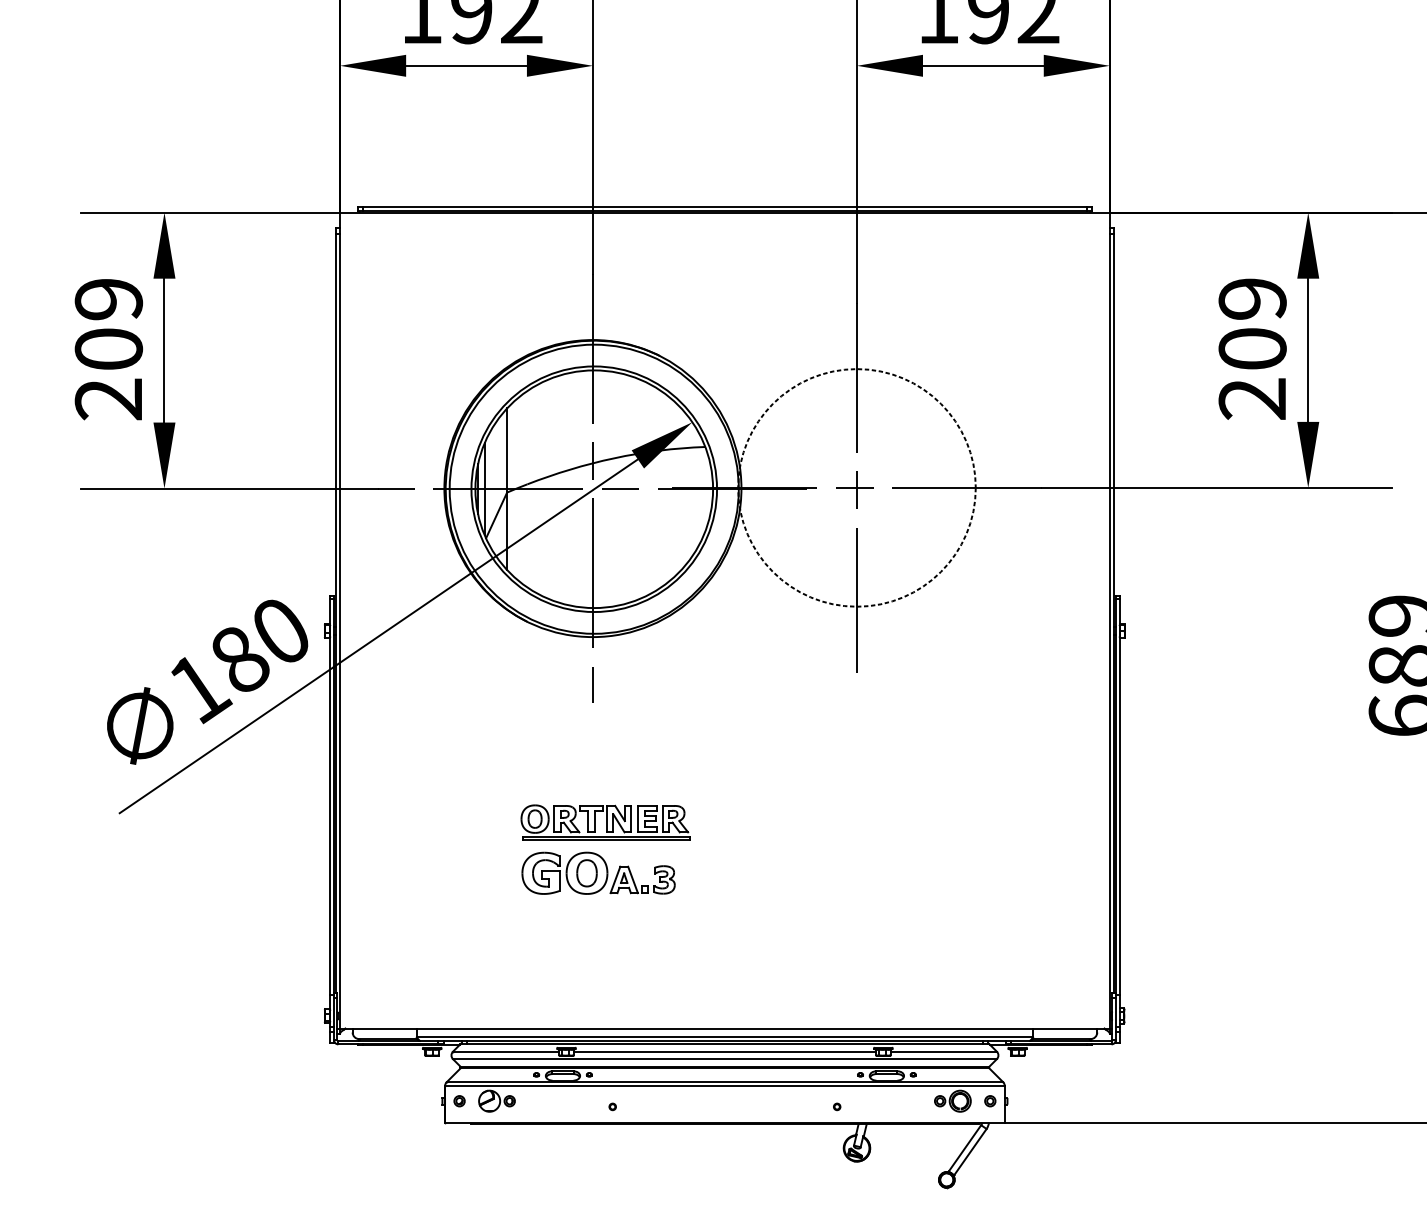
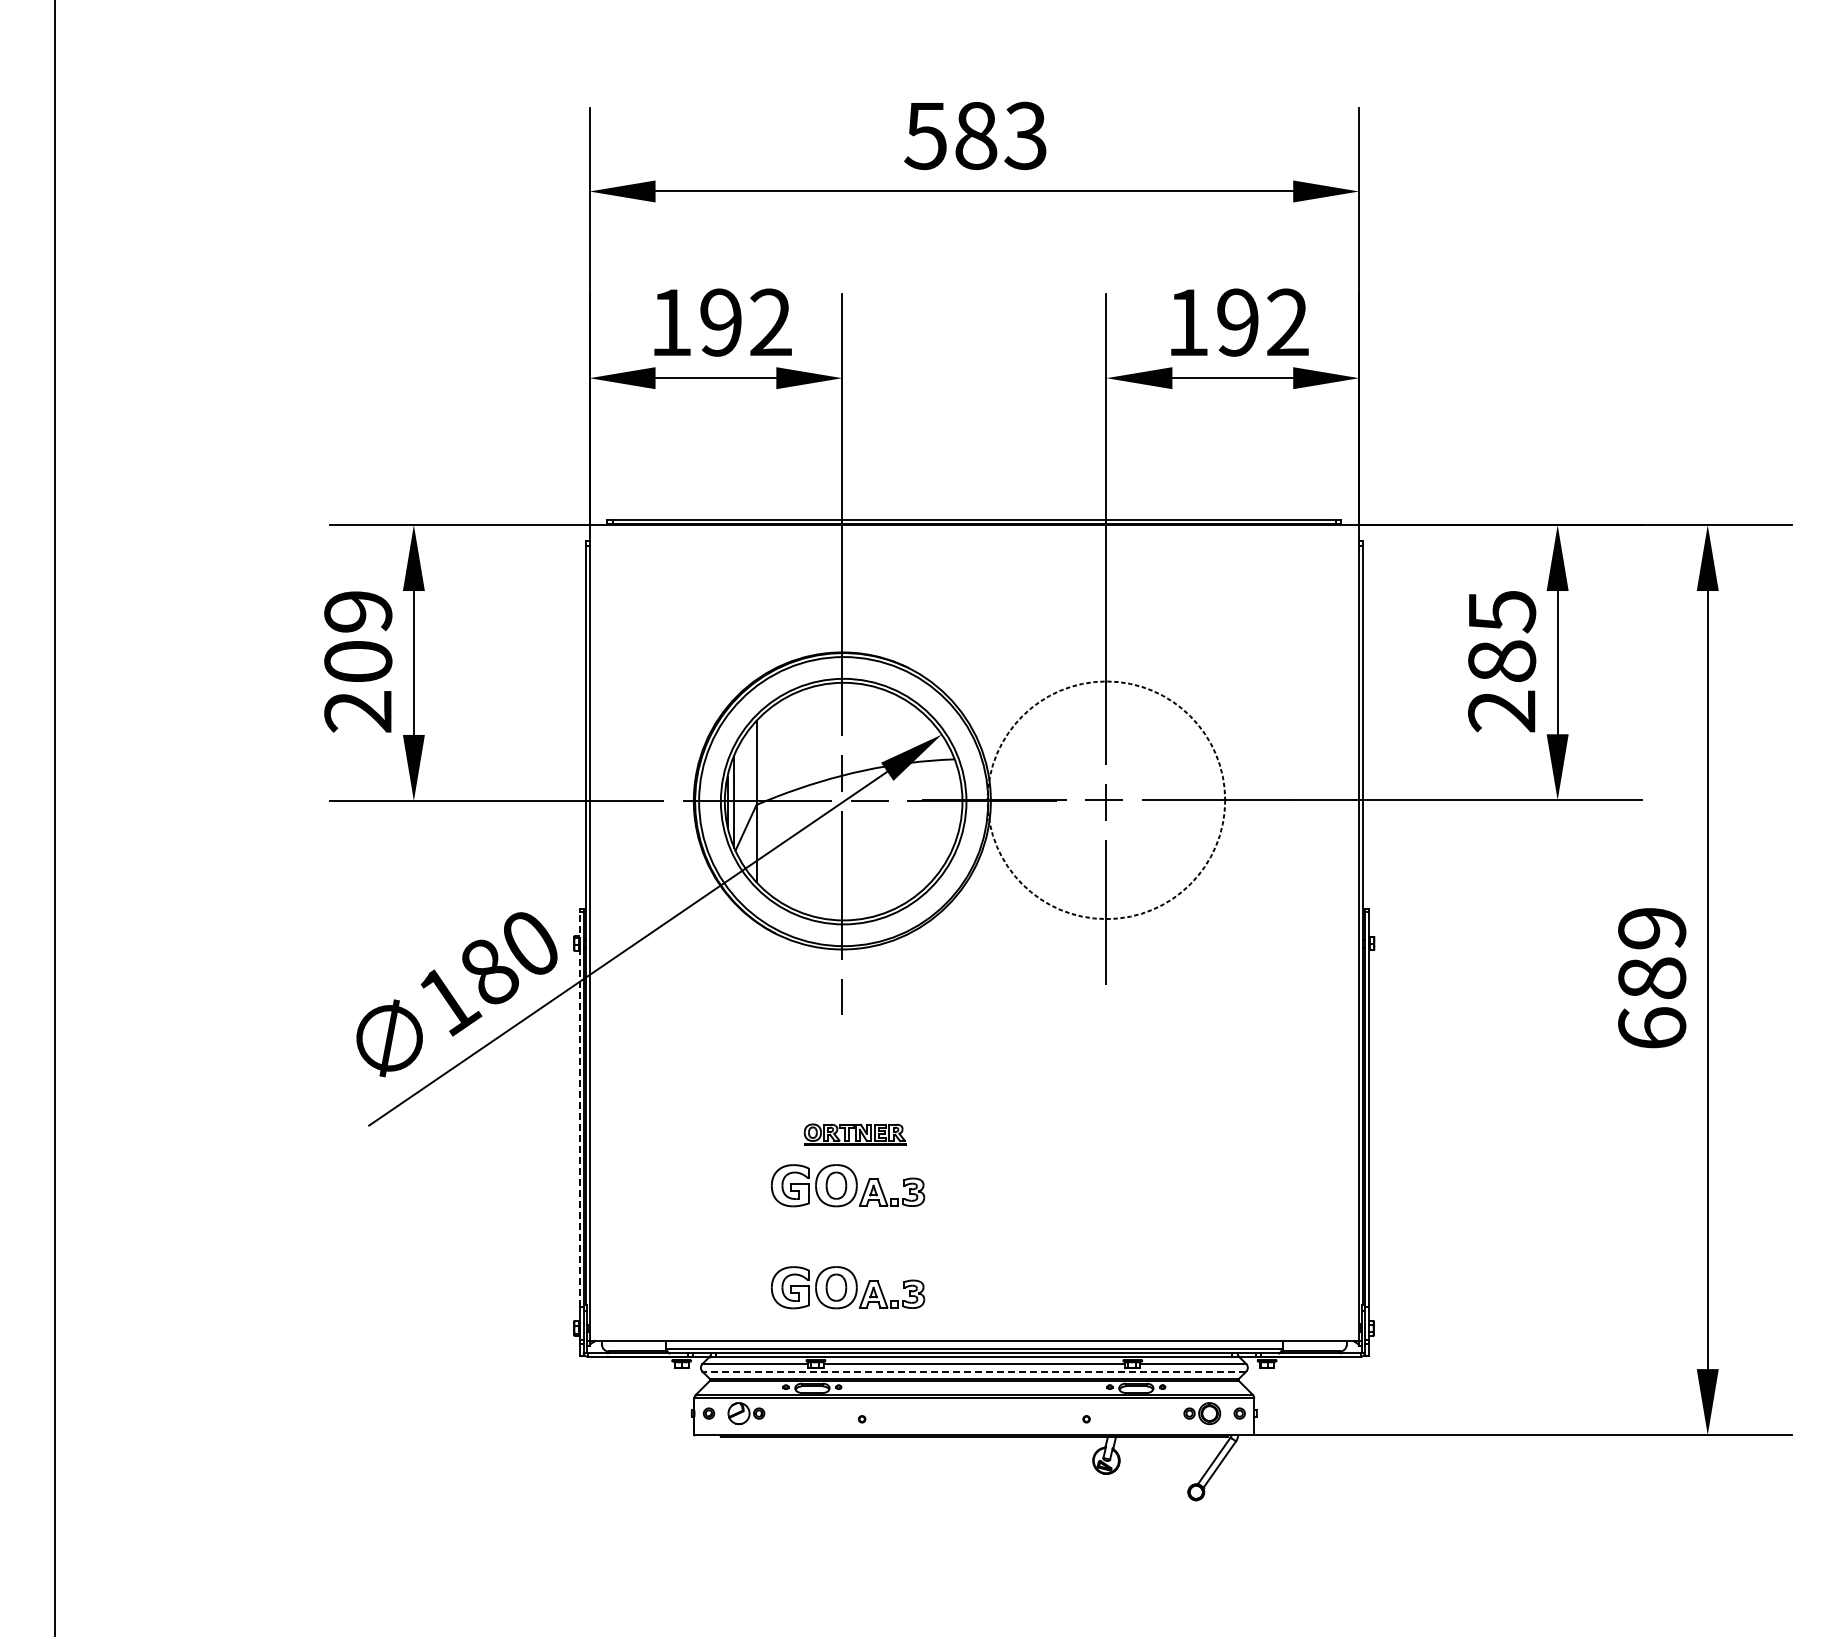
text: (1253, 324) -> (1502, 636), 209 -> 285
line: (330, 797) -> (579, 1109), solid -> dashed
part: (606, 822) -> (855, 1134), size x0.6
part: (599, 975) -> (848, 1287), added
line: (725, 1059) -> (974, 1371), solid -> dashed

